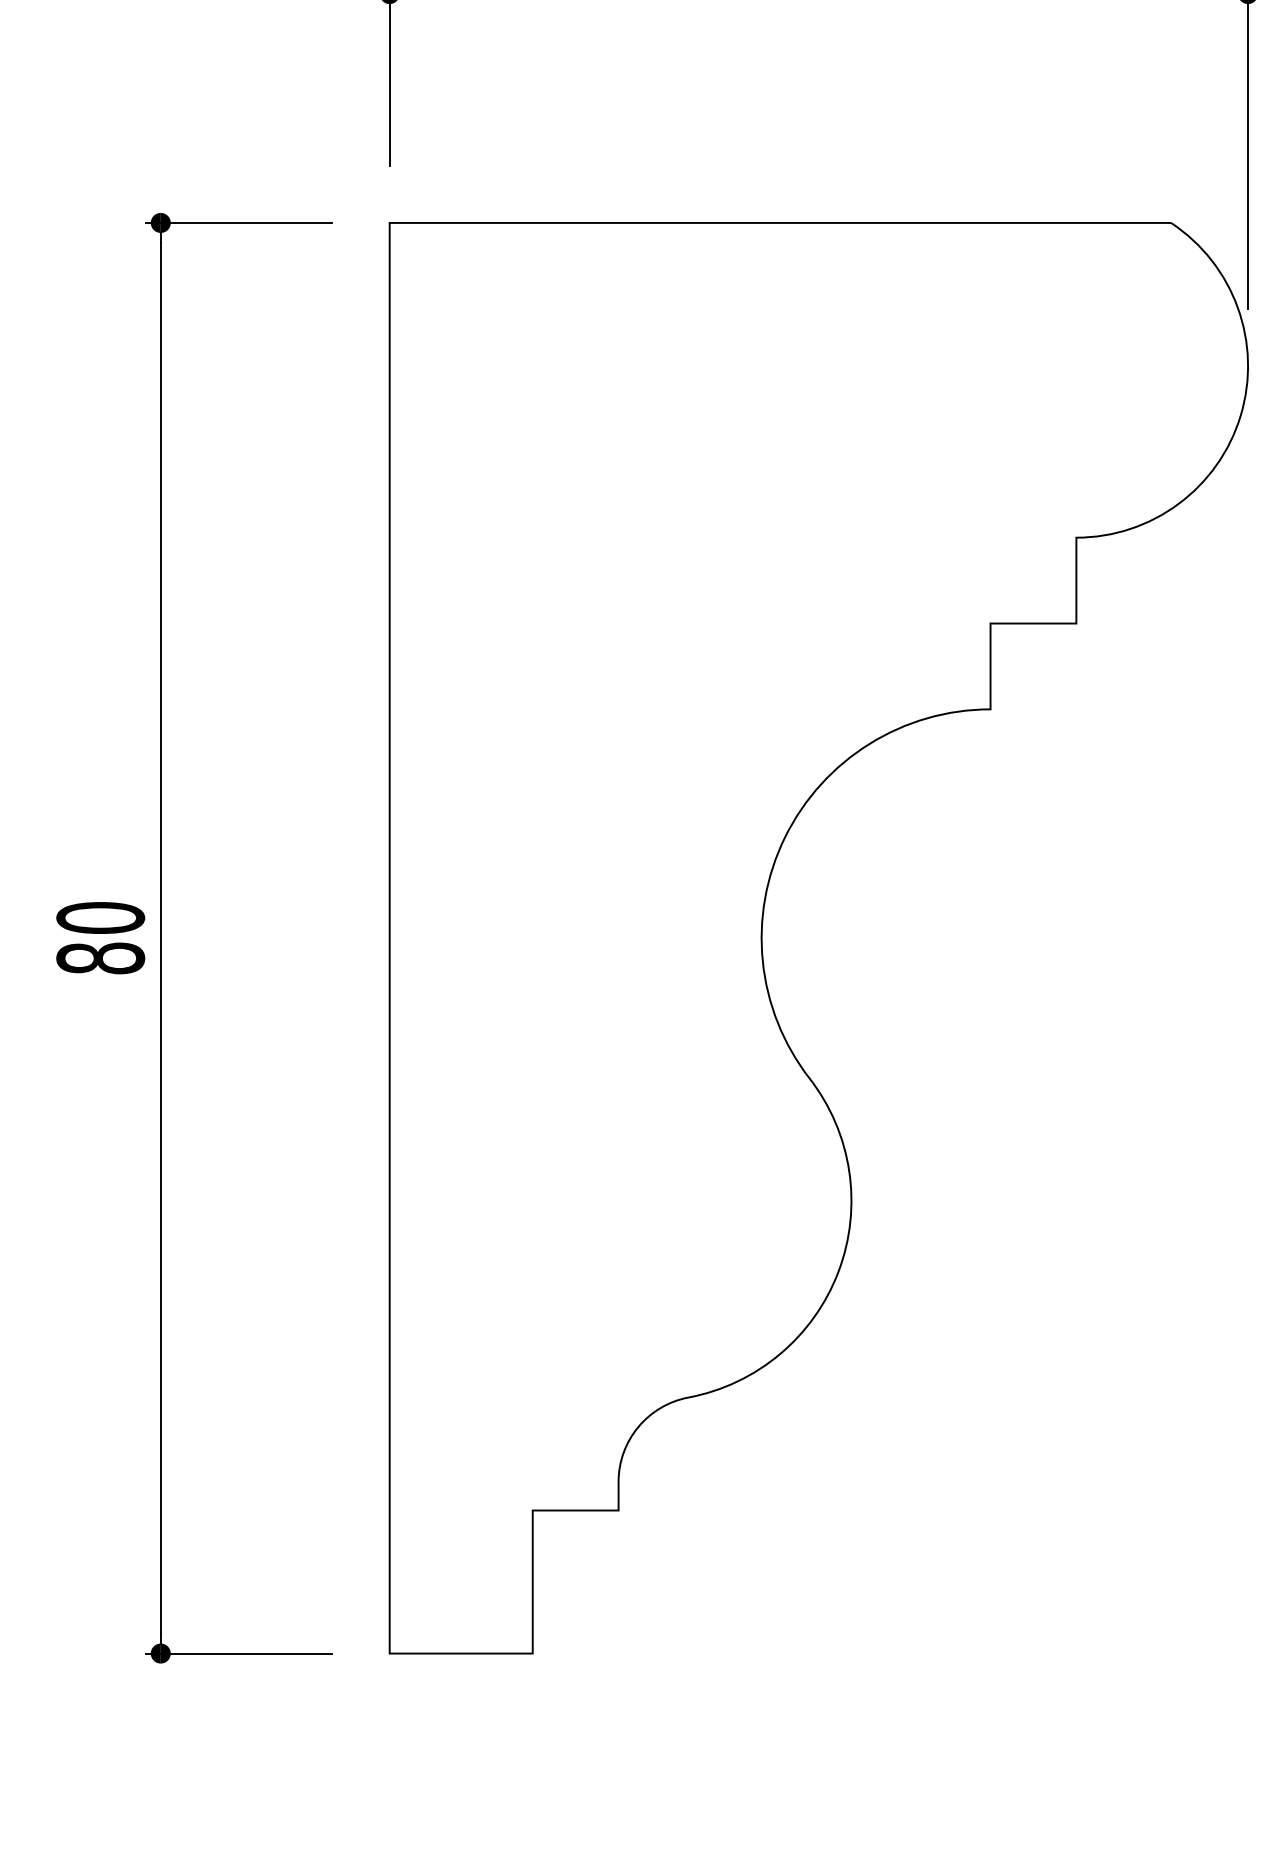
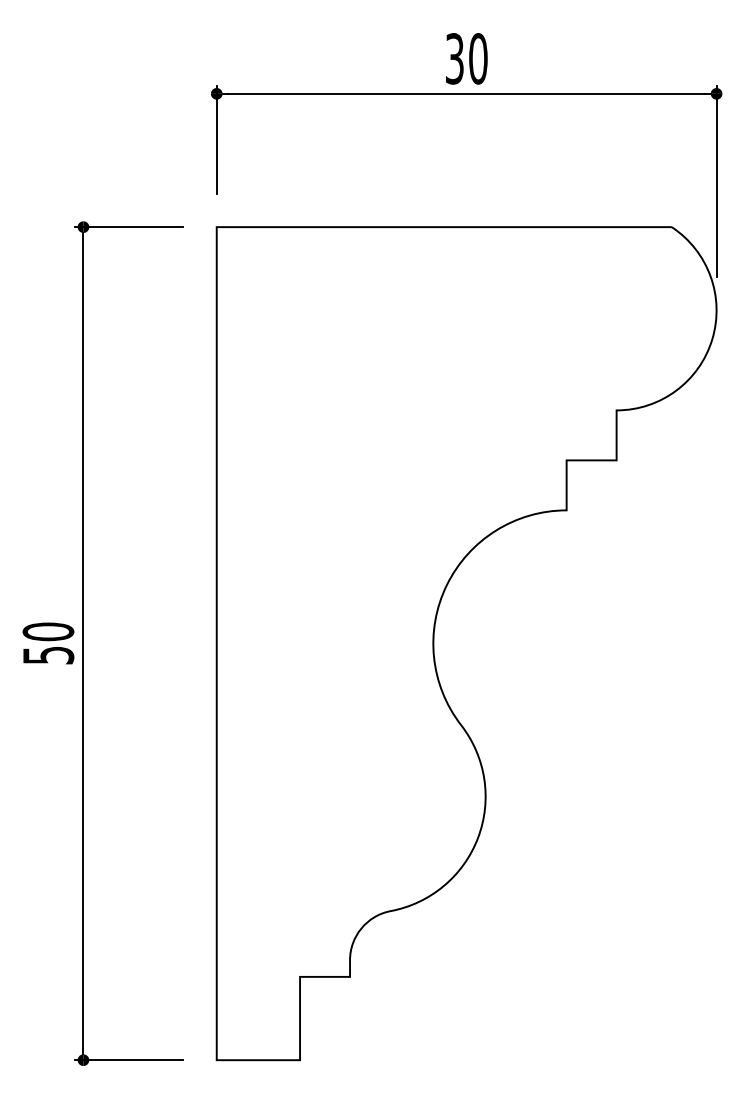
text: (100, 958) -> (48, 655), 80 -> 50

